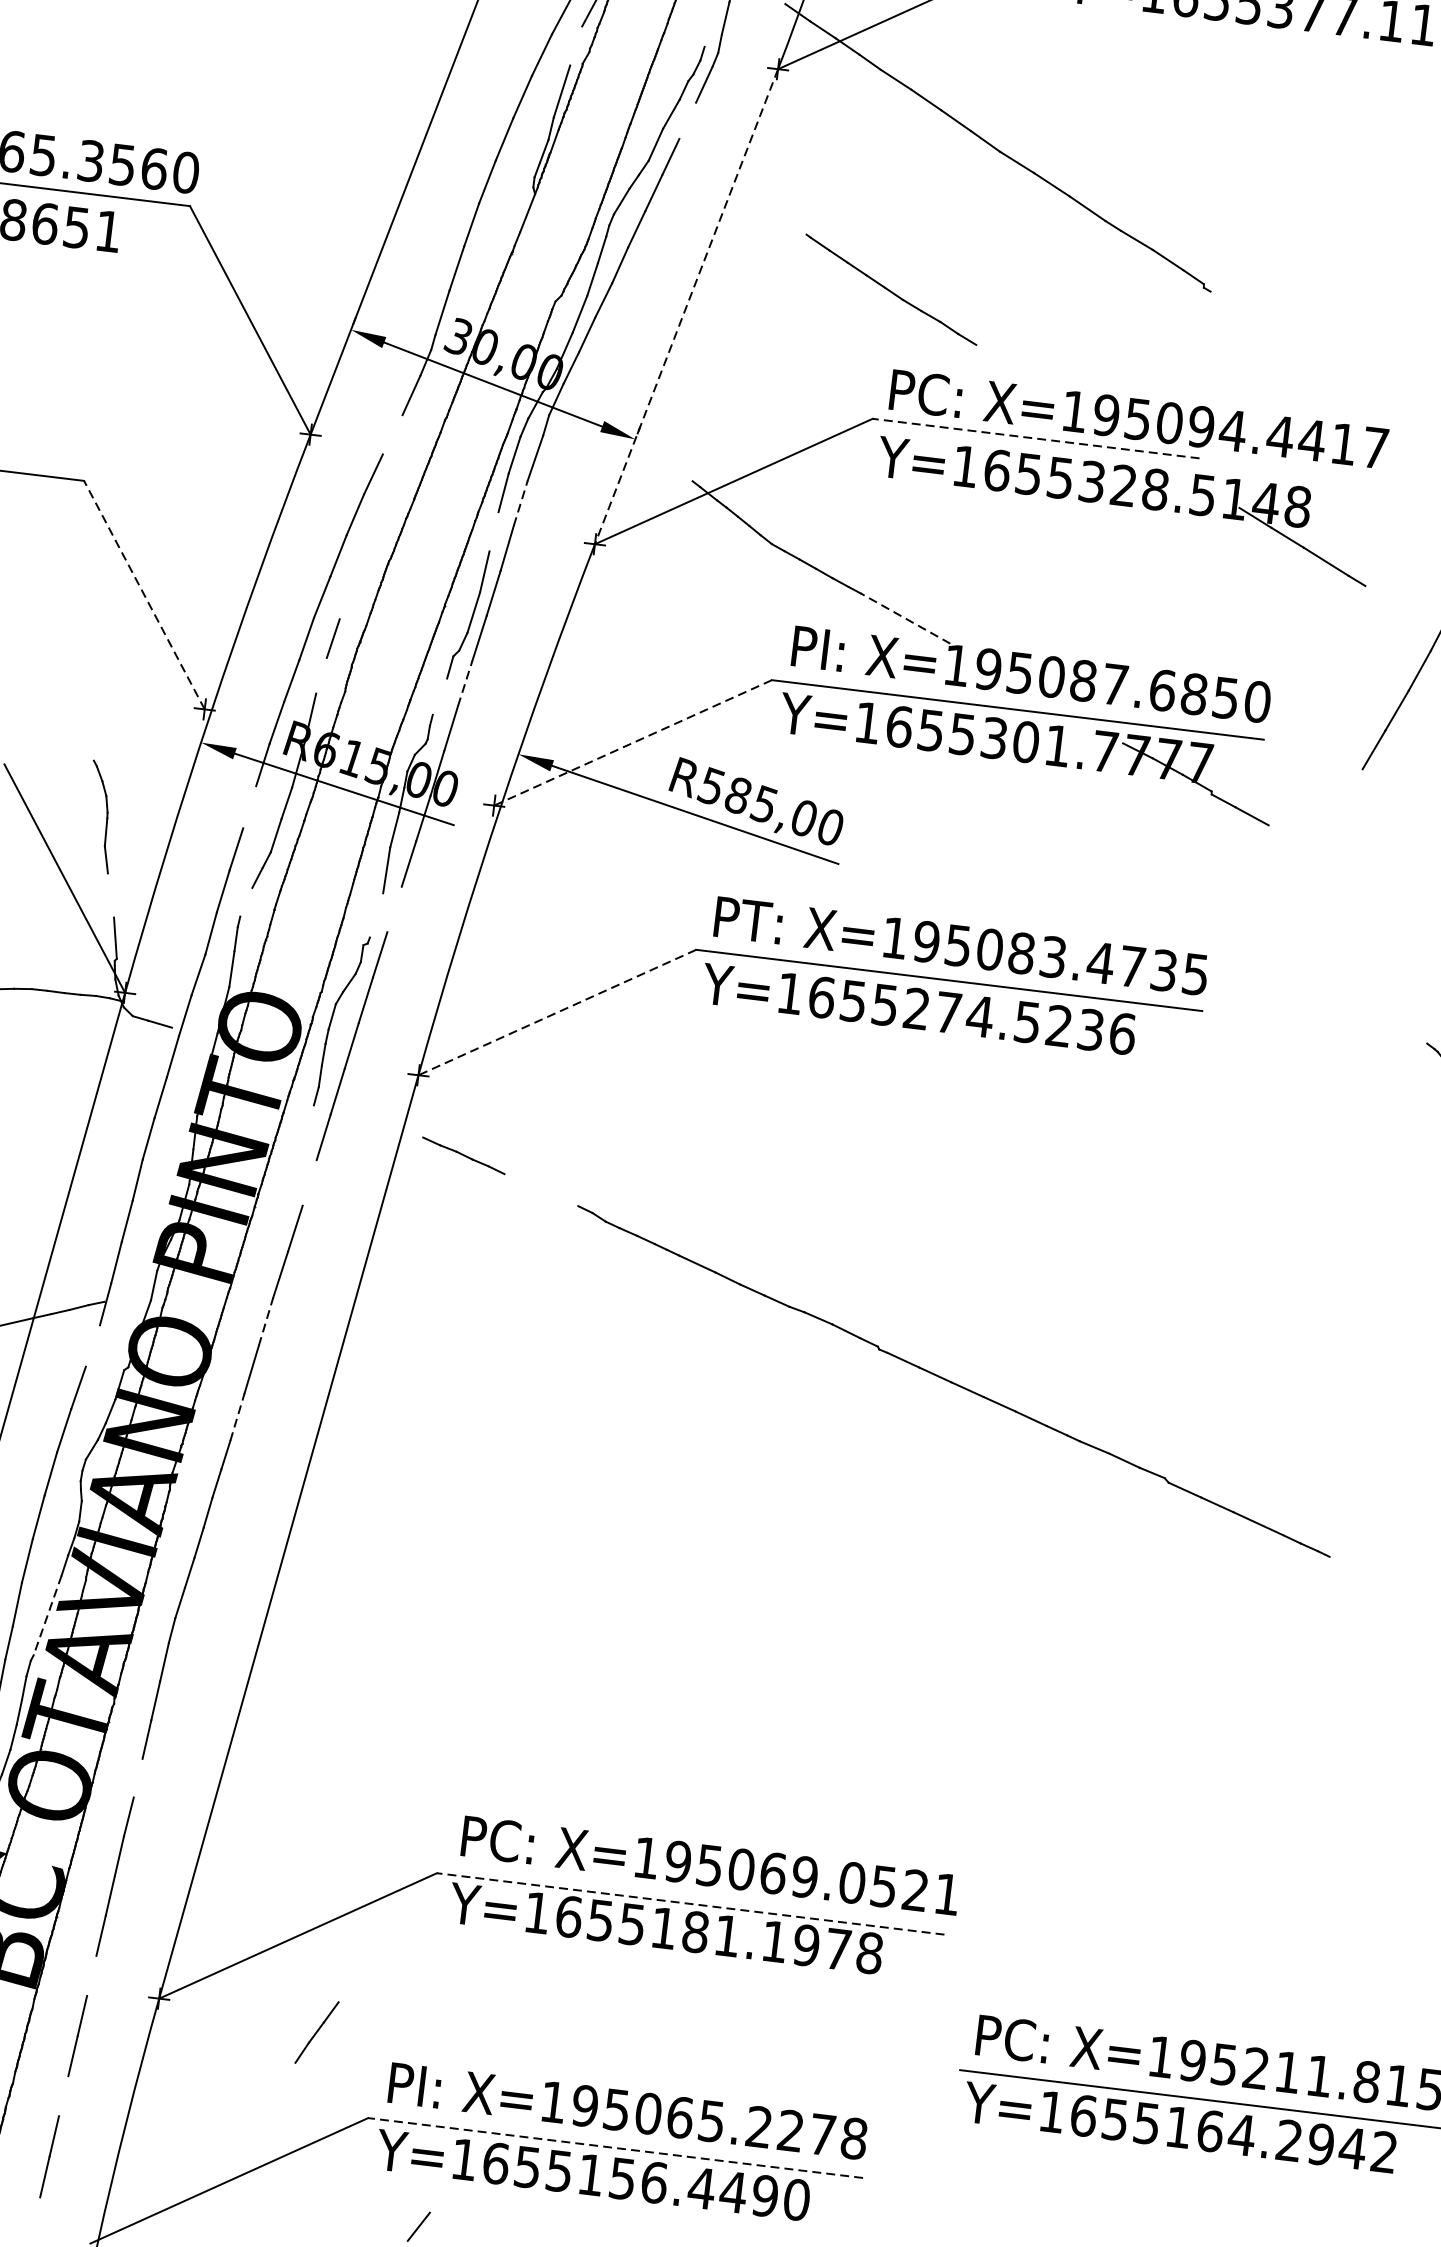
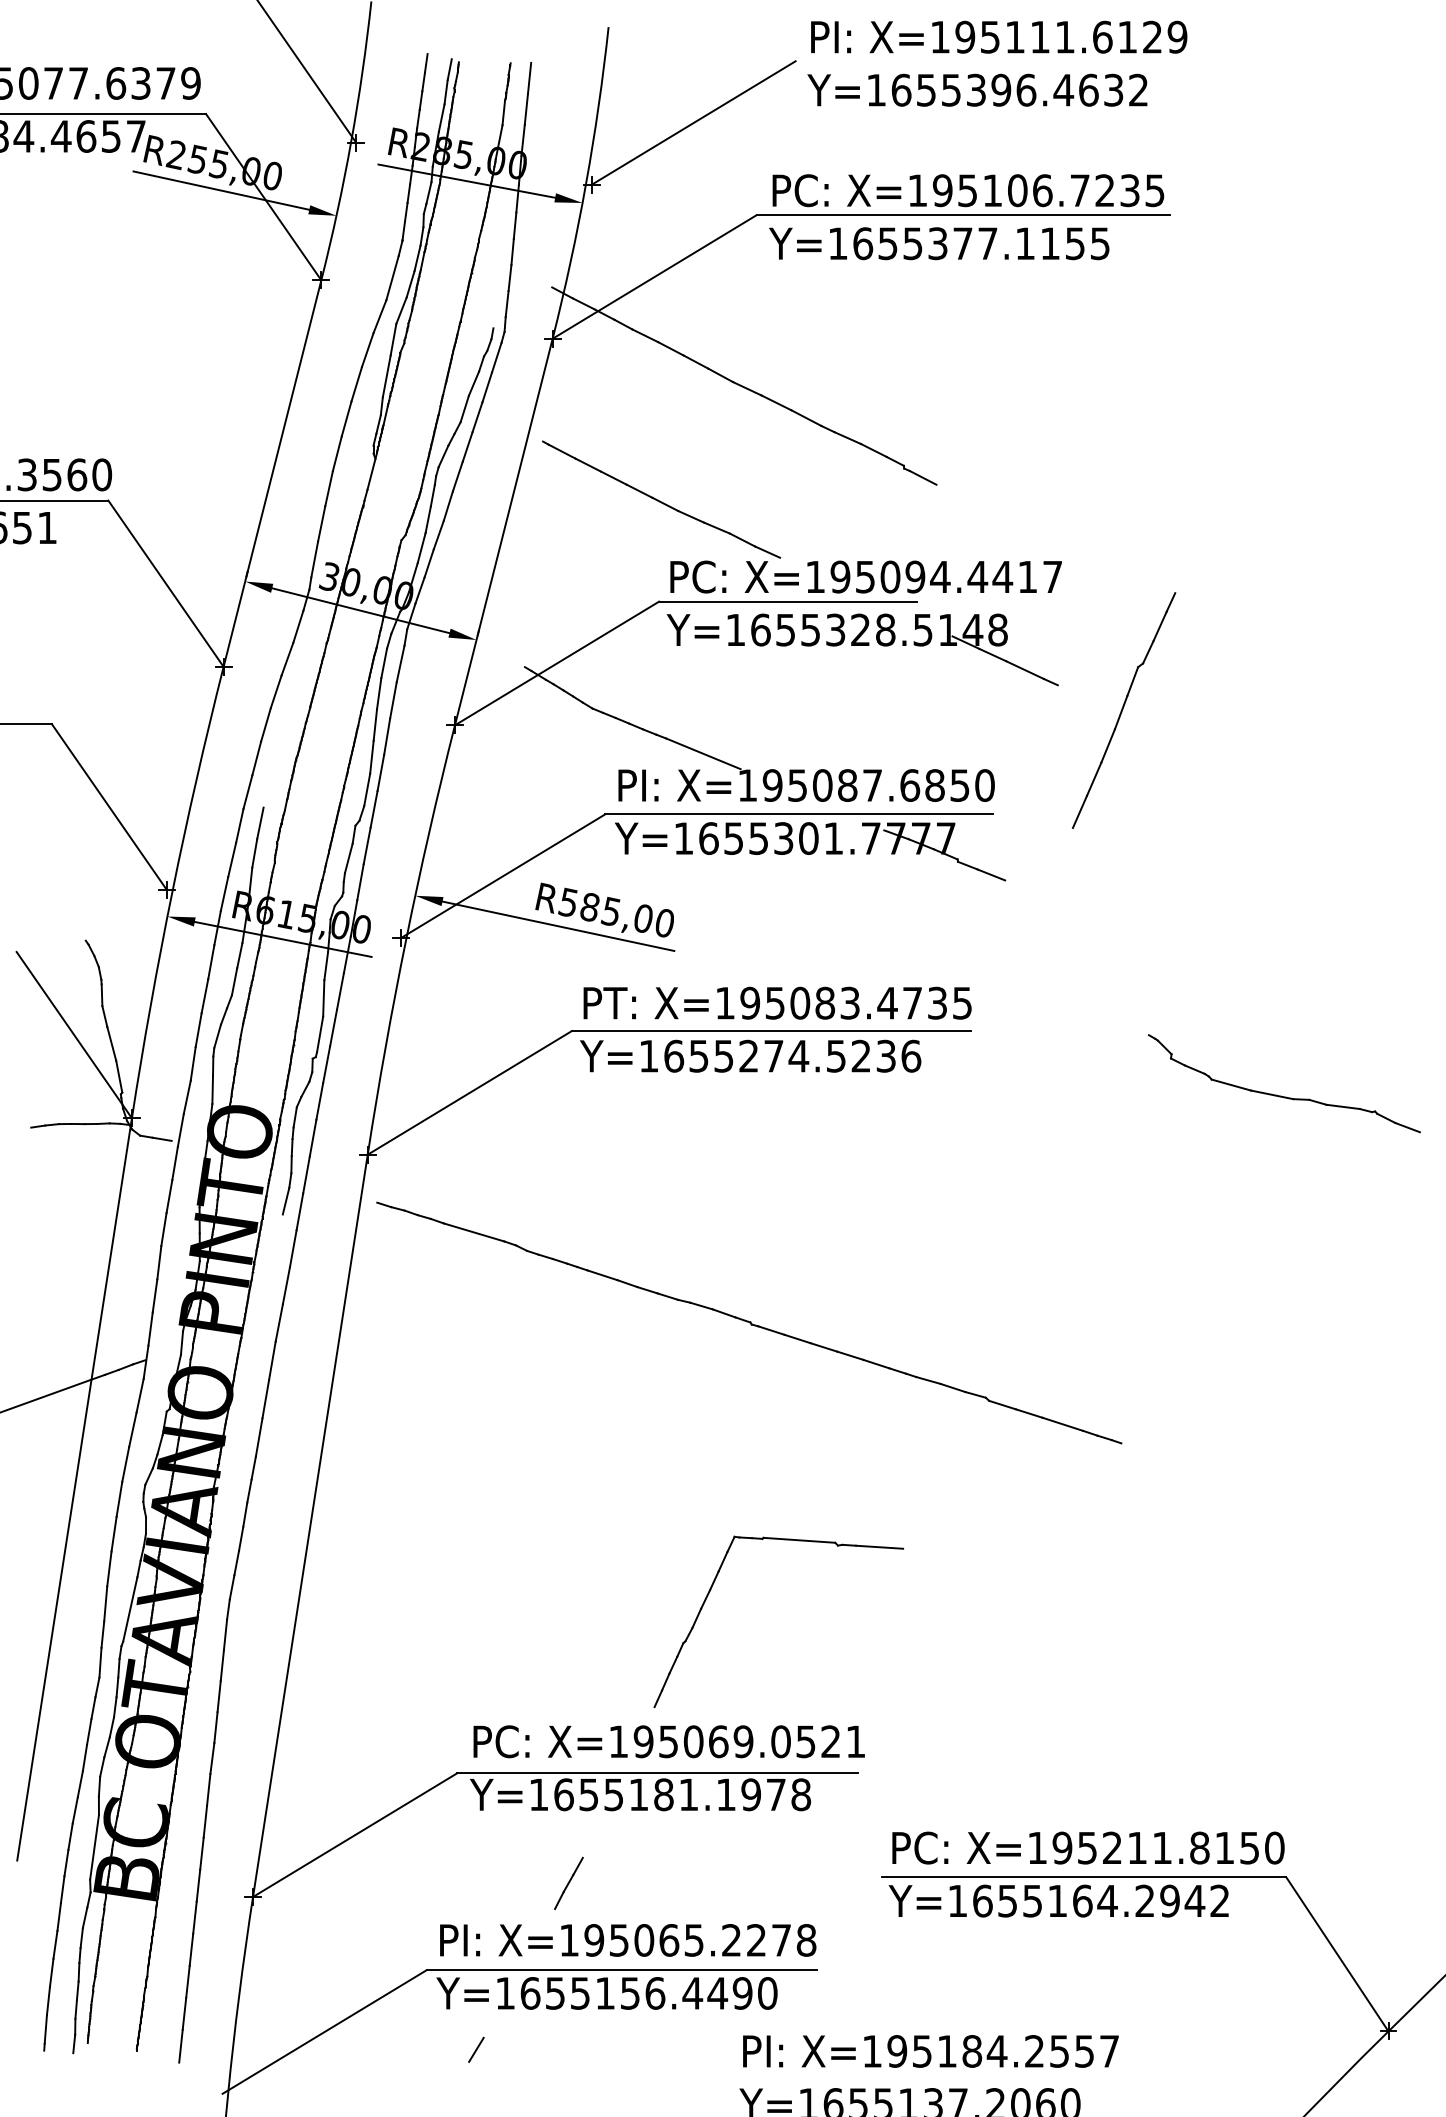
line: (576, 45) -> (393, 339), added
line: (688, 121) -> (487, 387), added
part: (891, 289) -> (661, 499), size x1.67
line: (1225, 301) -> (922, 477), added
line: (686, 307) -> (503, 532), dashed -> solid
line: (392, 435) -> (287, 659), added
line: (1035, 438) -> (787, 601), dashed -> solid
line: (520, 503) -> (393, 700), dashed -> solid
line: (494, 531) -> (375, 724), added
line: (144, 594) -> (109, 806), dashed -> solid
line: (904, 617) -> (702, 753), dashed -> solid
line: (321, 674) -> (254, 852), added
line: (465, 683) -> (367, 845), dashed -> solid
line: (439, 696) -> (348, 858), added
line: (632, 743) -> (502, 876), dashed -> solid
line: (249, 807) -> (211, 962), added
line: (110, 894) -> (111, 1043), added
line: (246, 902) -> (217, 1036), added
line: (394, 908) -> (333, 1027), added
line: (377, 915) -> (320, 1034), added
line: (556, 1013) -> (469, 1093), dashed -> solid
line: (307, 1120) -> (285, 1200), added
line: (309, 1182) -> (293, 1248), added
line: (540, 1190) -> (473, 1232), added
line: (266, 1321) -> (272, 1360), dashed -> solid
line: (92, 1345) -> (139, 1395), added
line: (237, 1417) -> (259, 1437), dashed -> solid
line: (47, 1616) -> (130, 1610), dashed -> solid
part: (789, 1676) -> (712, 1587), added
line: (137, 1778) -> (215, 1727), added
line: (689, 1904) -> (656, 1773), dashed -> solid
line: (91, 1975) -> (198, 1885), added
line: (316, 2032) -> (568, 1883), moved
line: (63, 2095) -> (187, 1981), added
line: (615, 2148) -> (621, 1970), dashed -> solid

